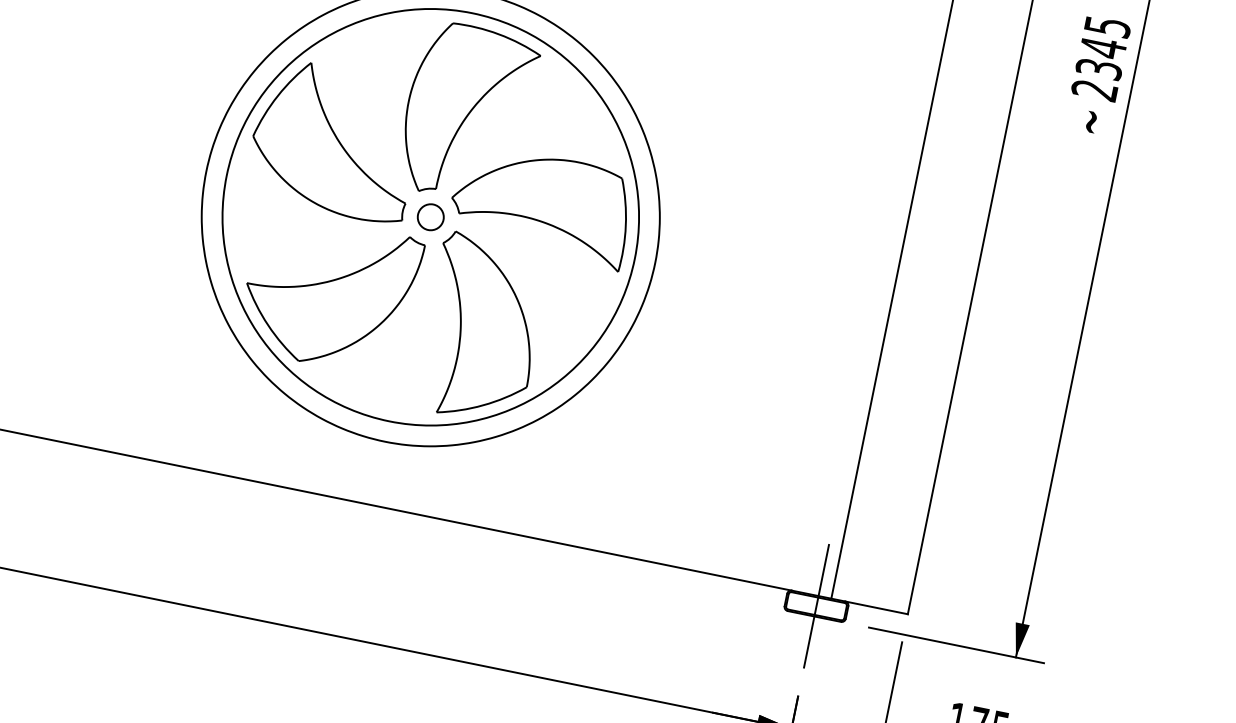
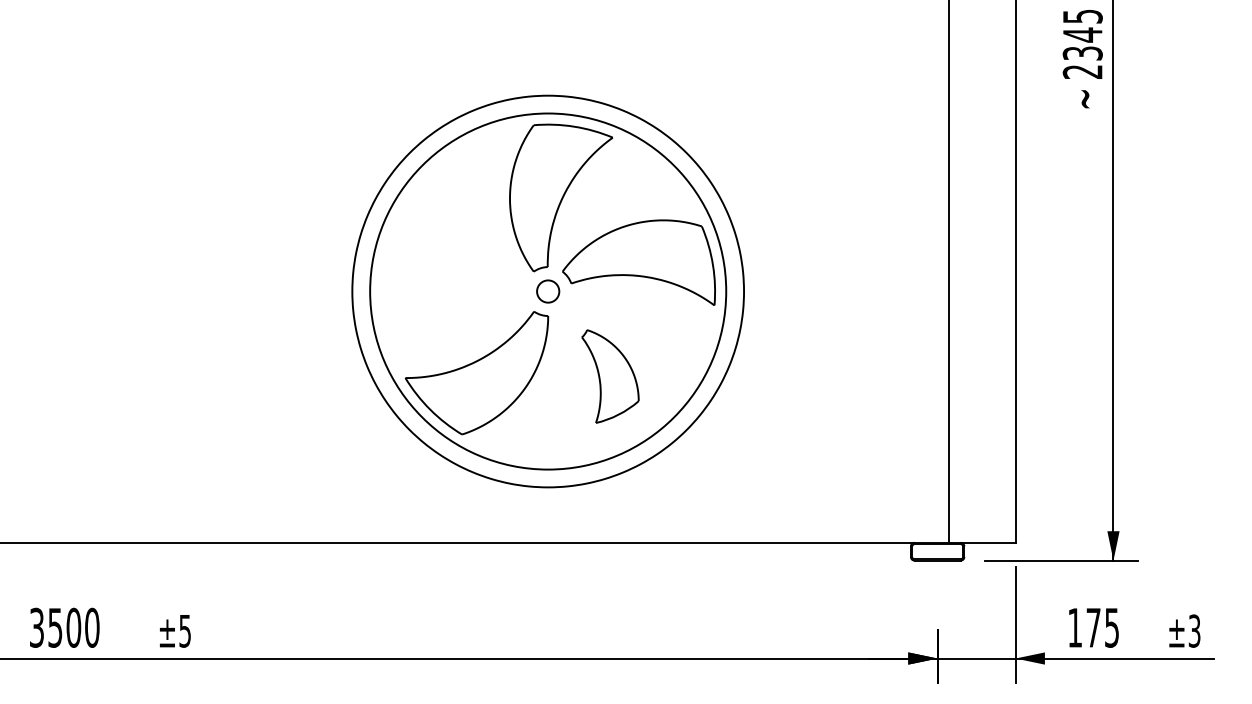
part: (334, 141) -> (454, 244), removed
part: (482, 329) -> (610, 376), size x0.6
line: (816, 605) -> (937, 551), removed

